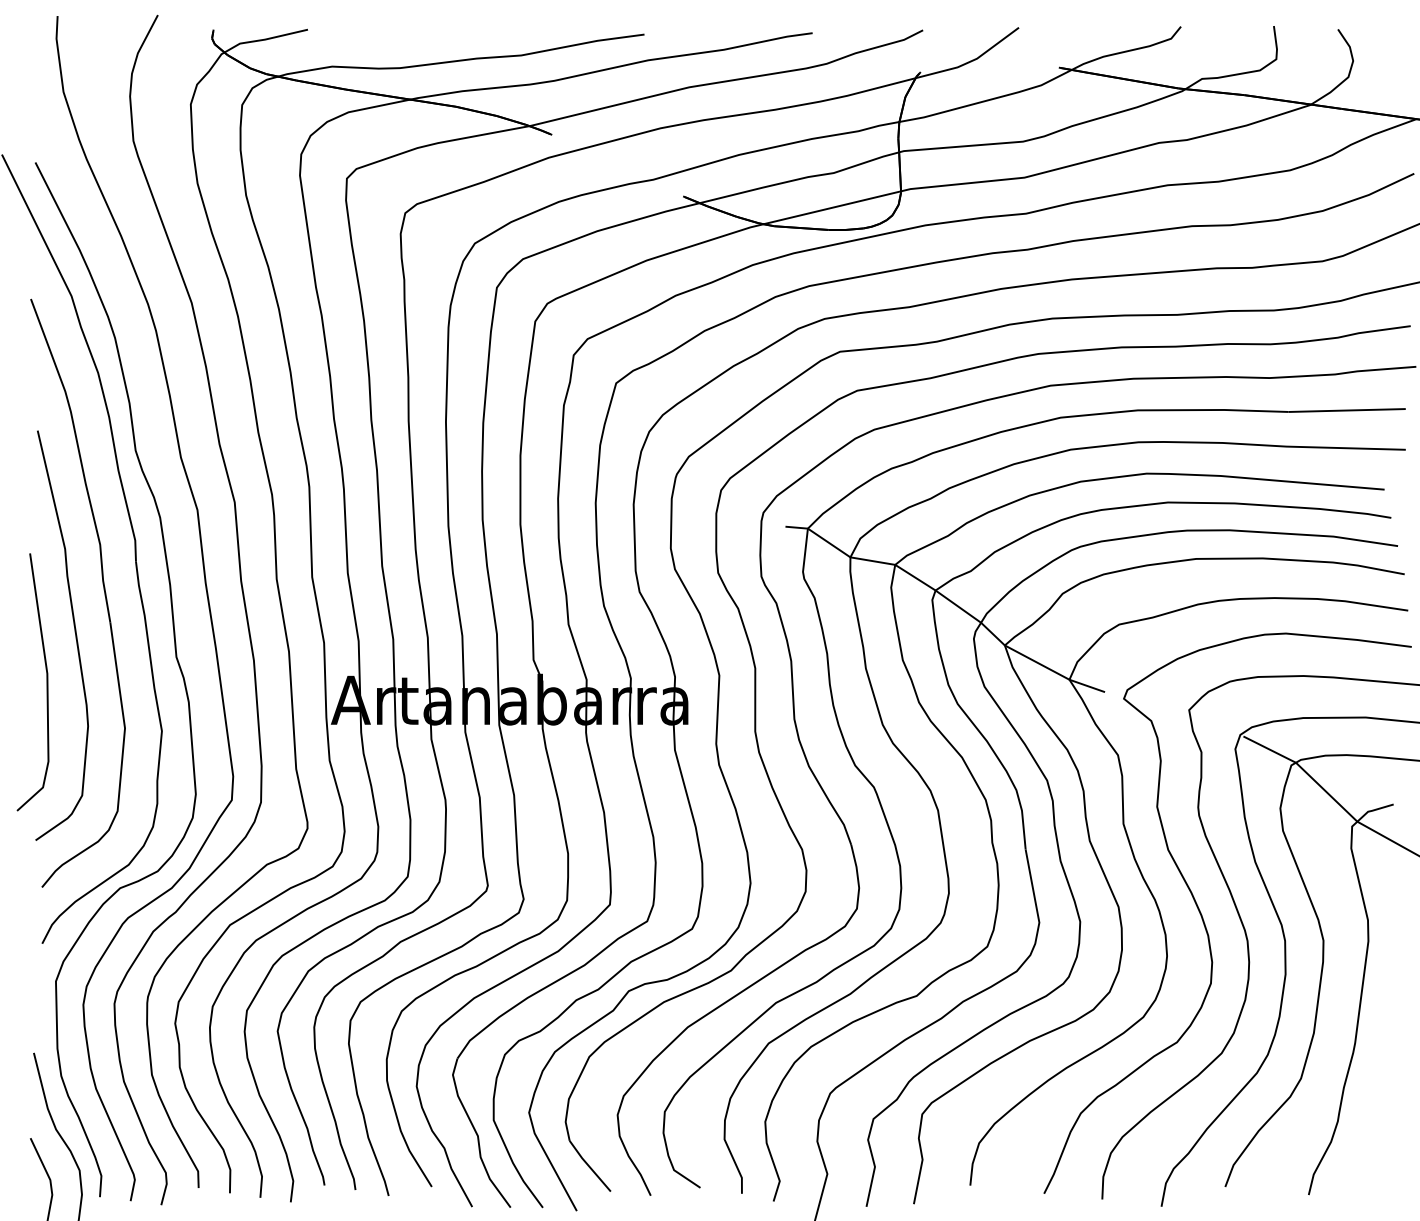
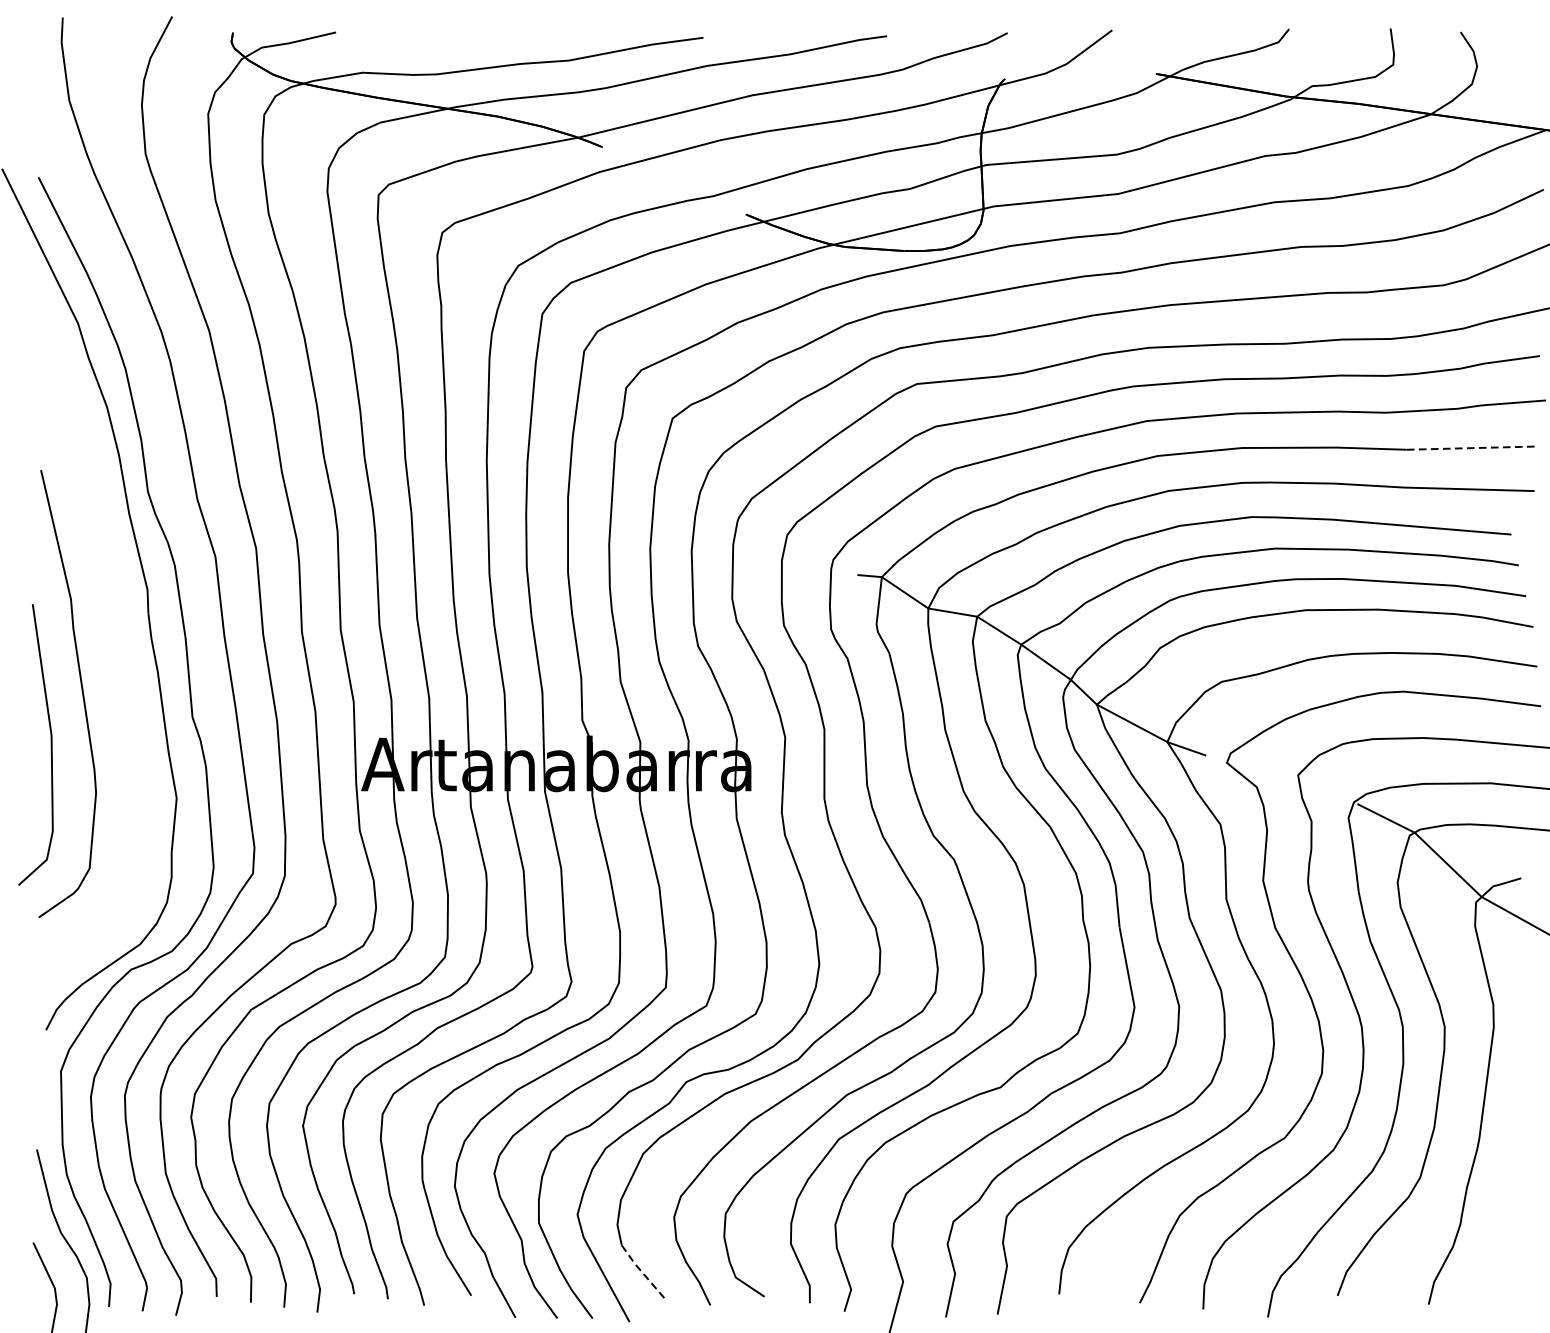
line: (1347, 410) -> (1470, 448), solid -> dashed
part: (103, 590) -> (112, 644), removed
line: (589, 1166) -> (643, 1273), solid -> dashed

